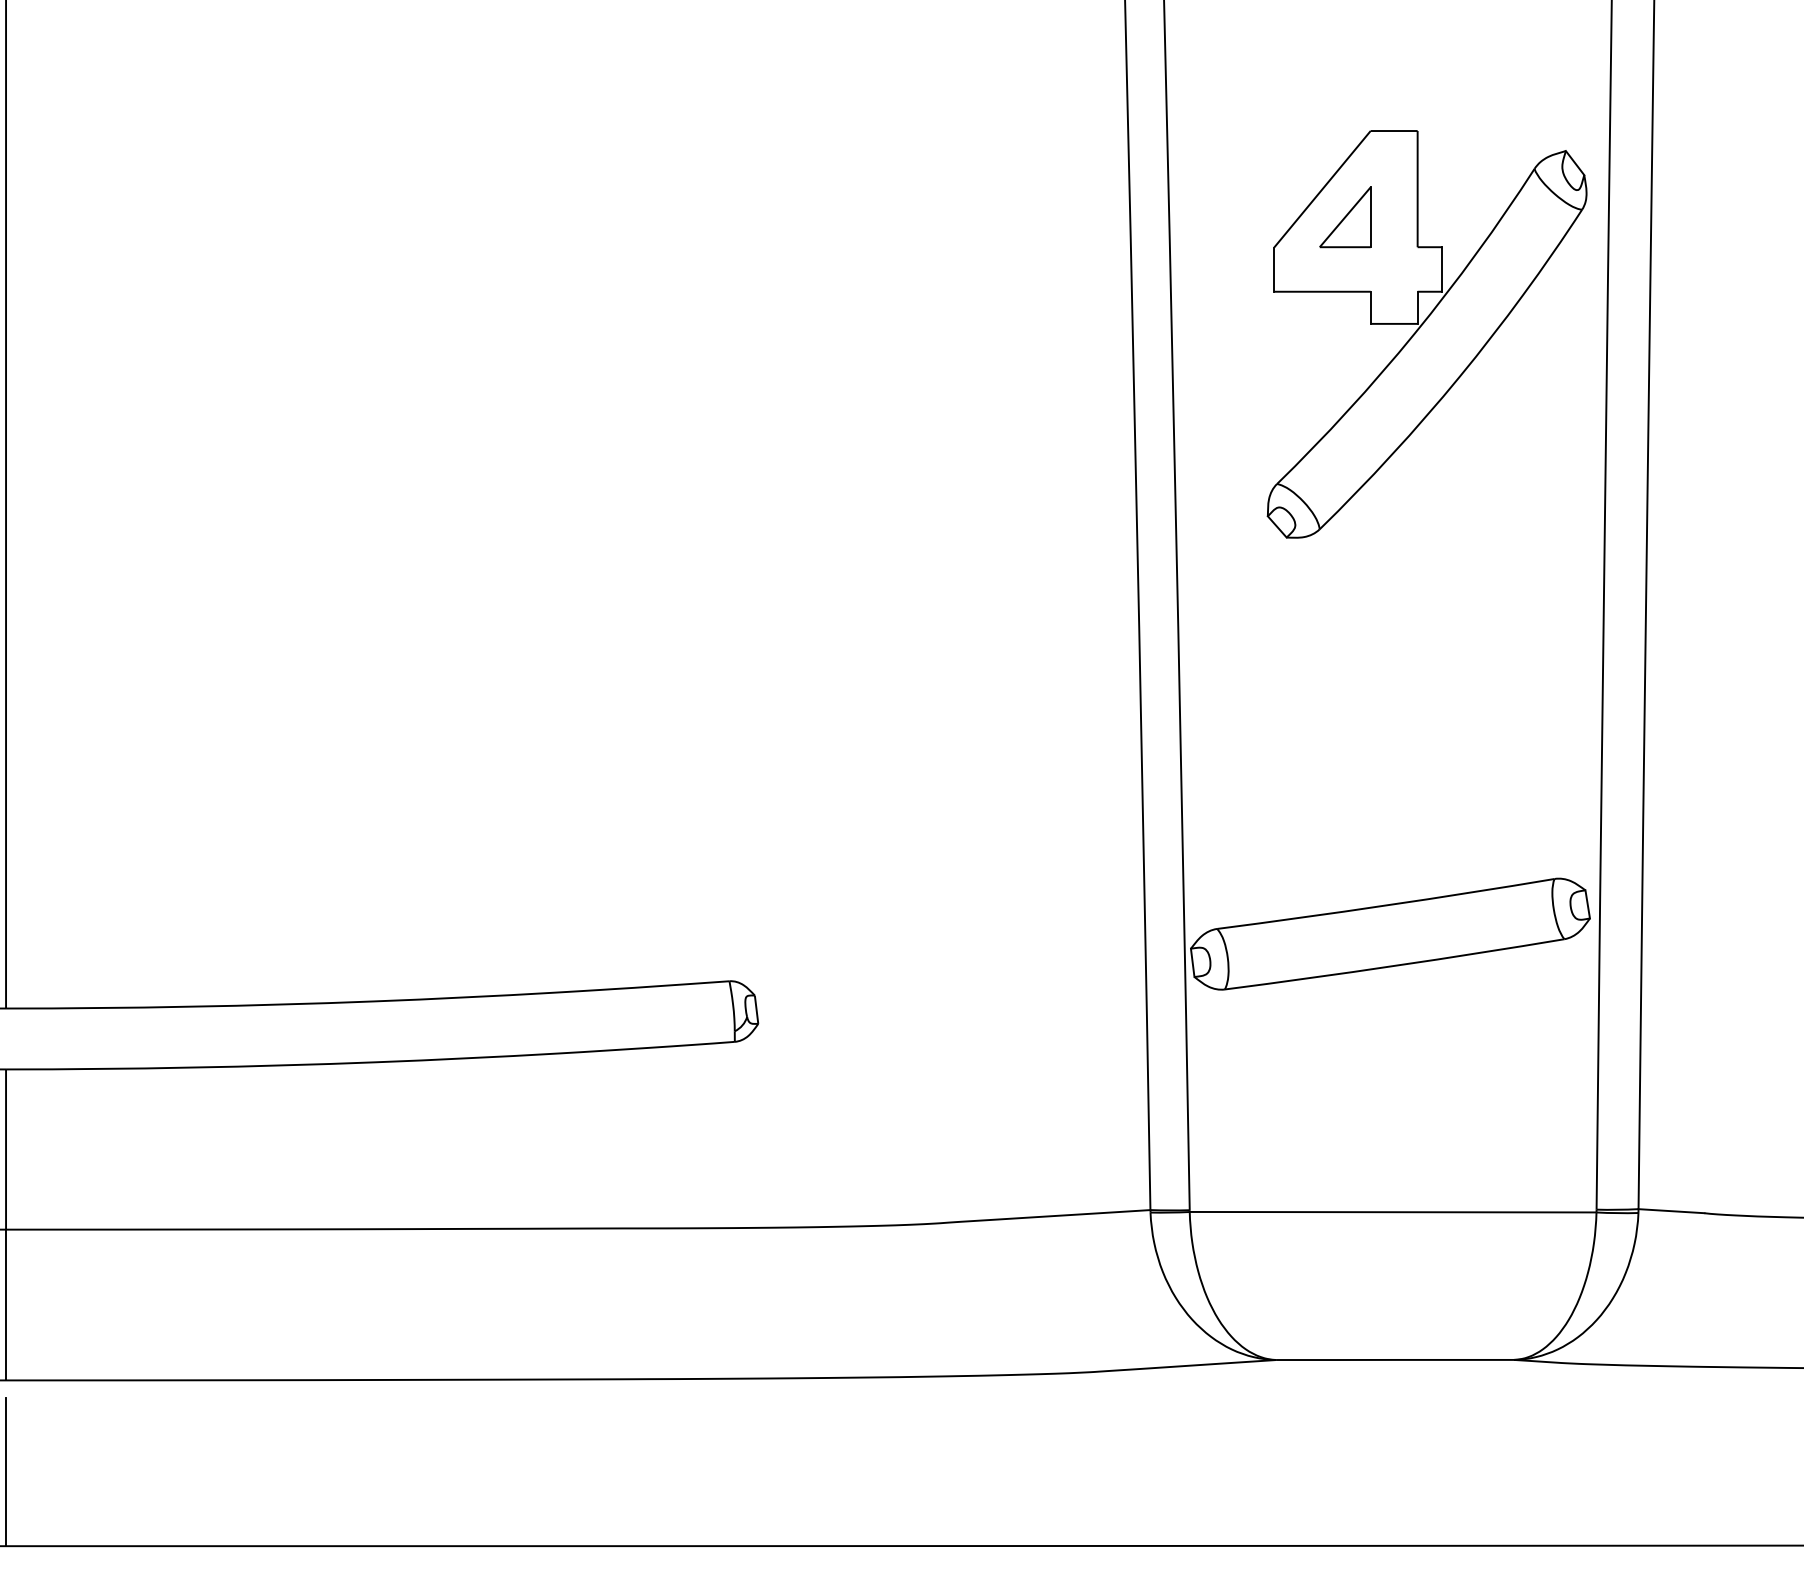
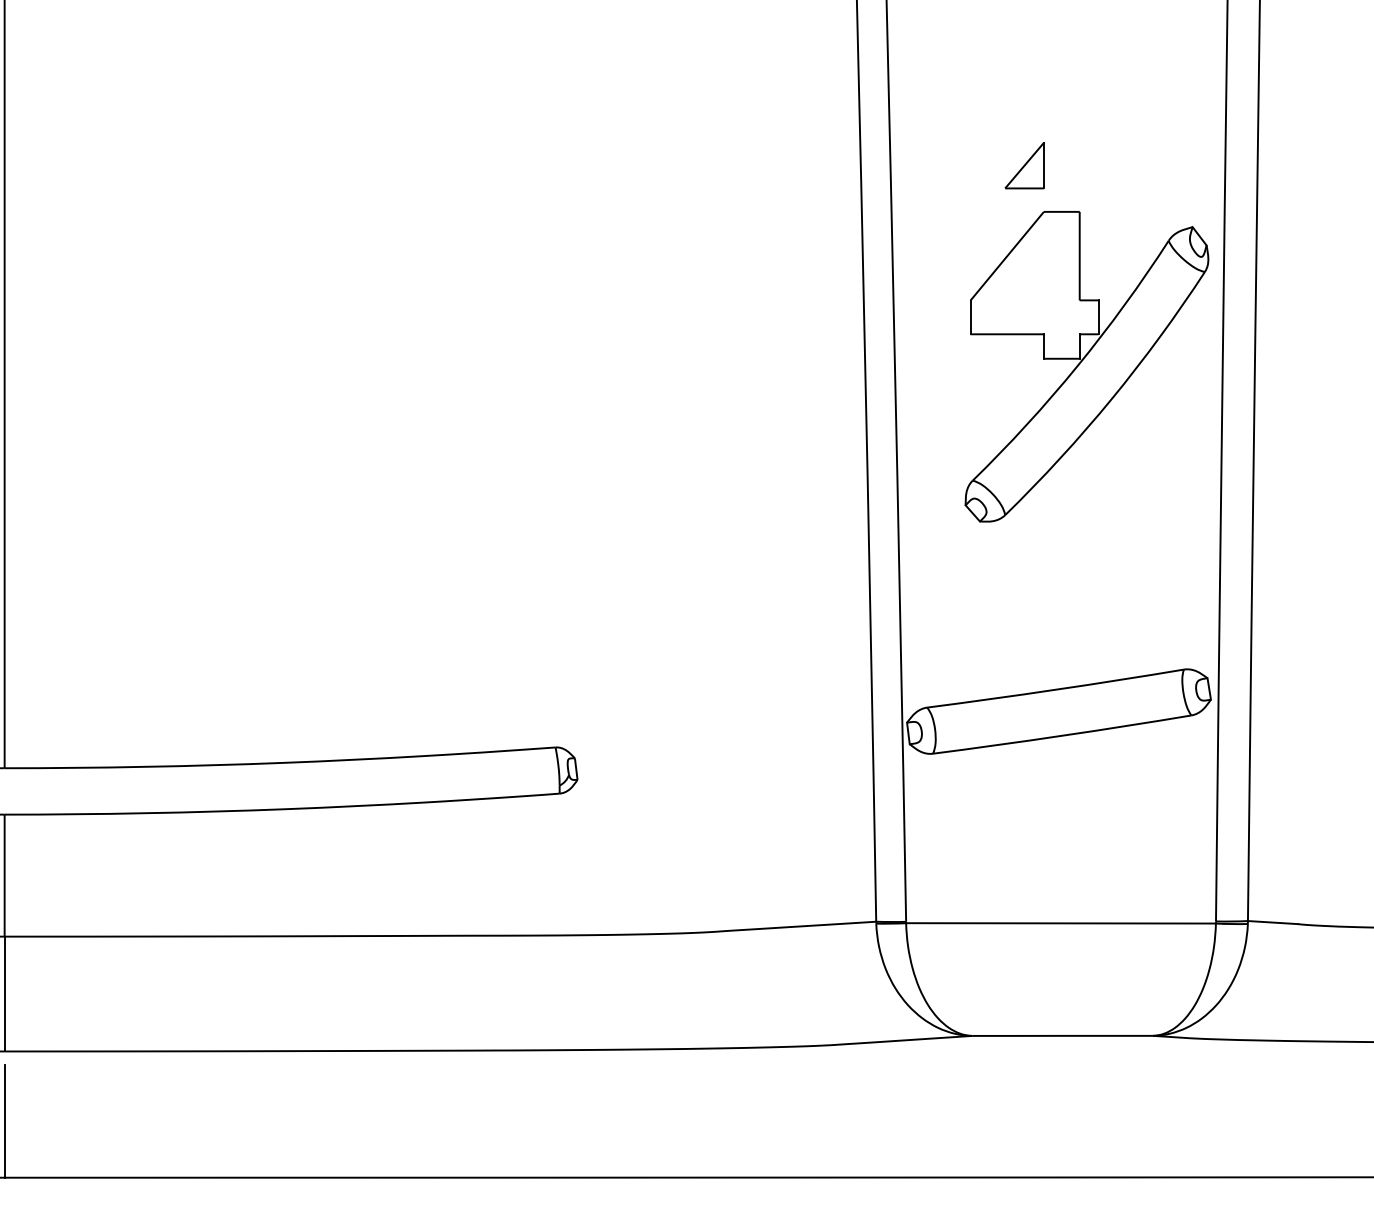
part: (1426, 334) -> (1086, 366), moved

